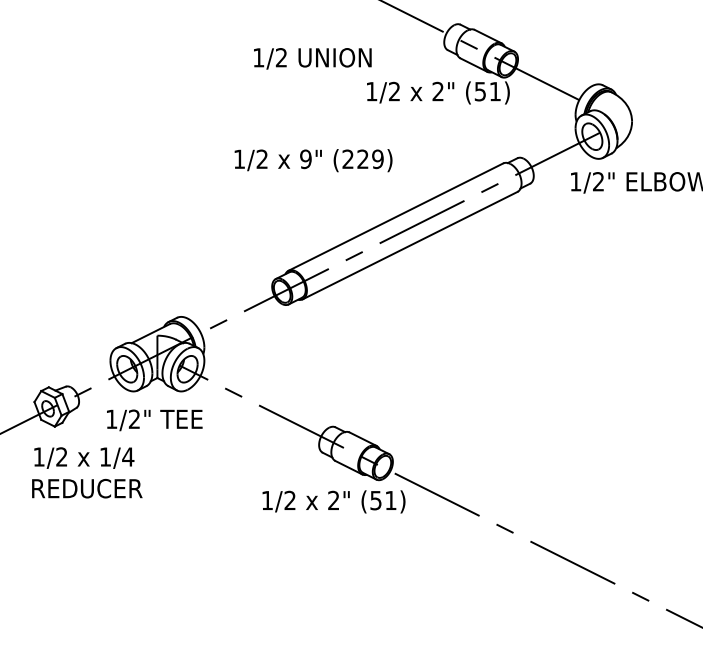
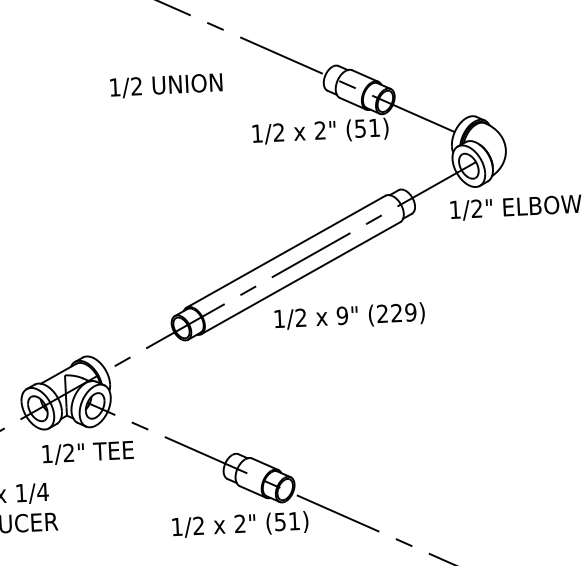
text: (312, 58) -> (166, 85), moved
text: (313, 160) -> (349, 316), moved
text: (154, 420) -> (87, 453), moved

